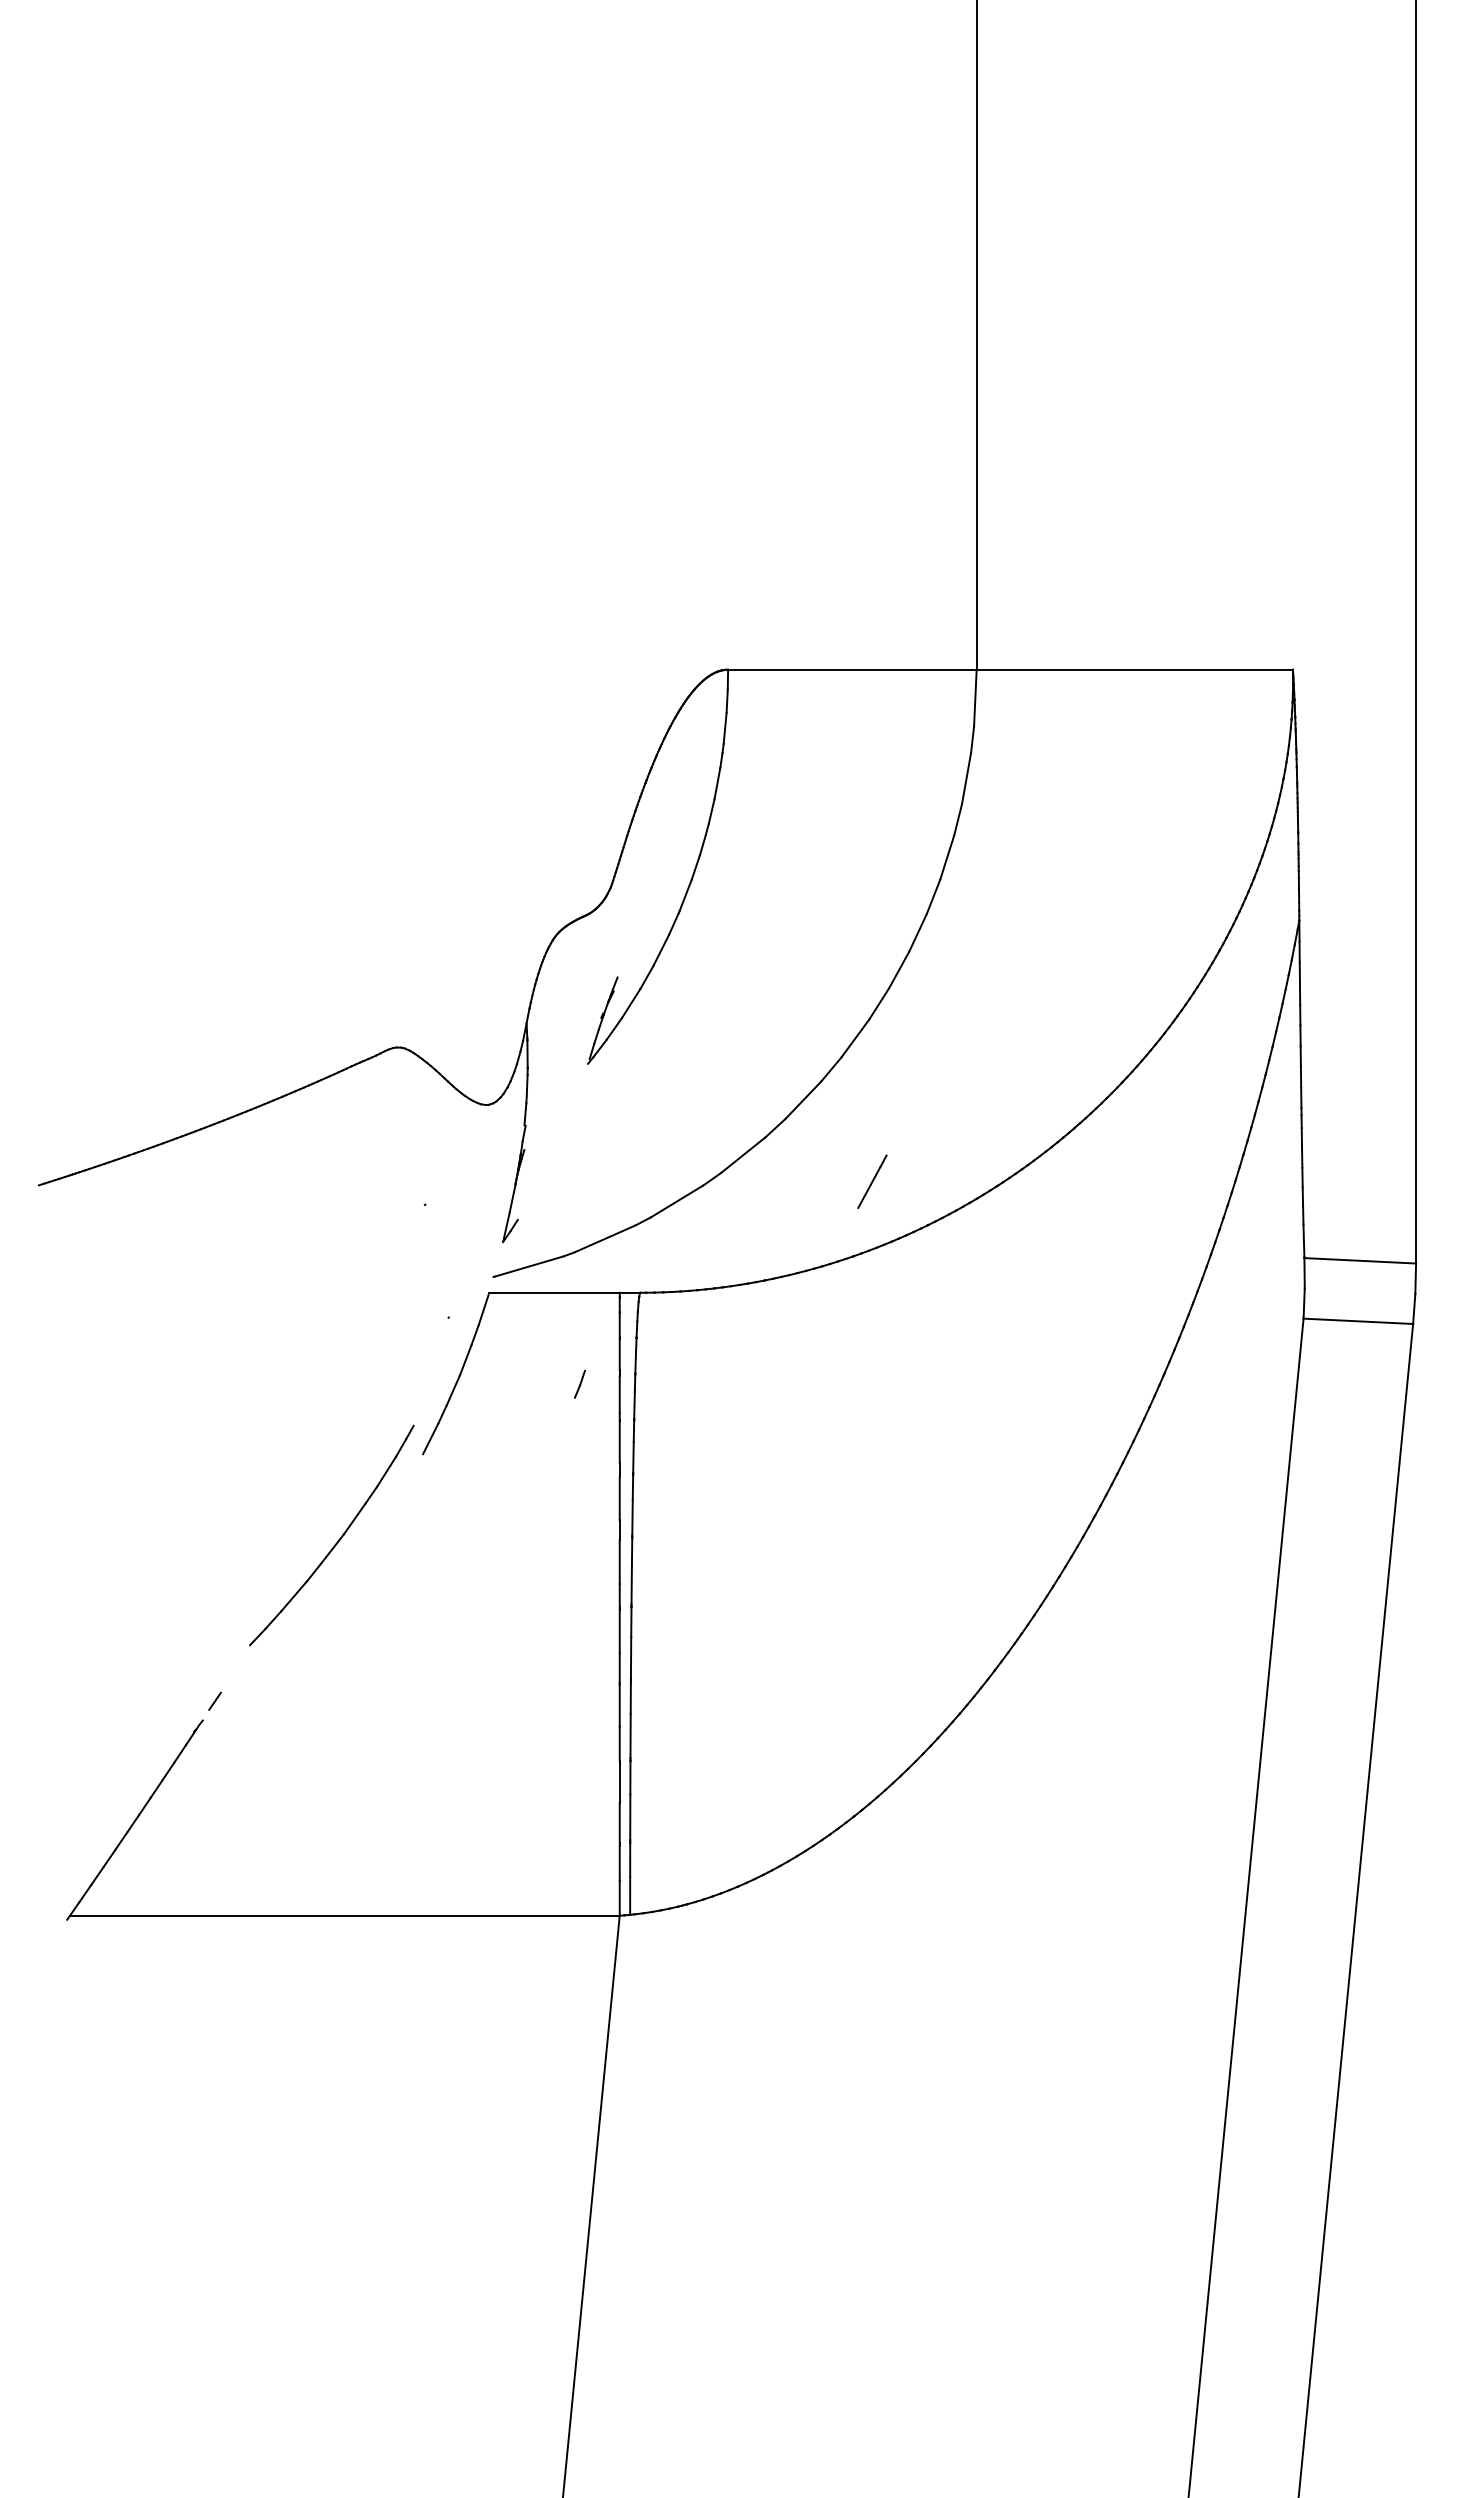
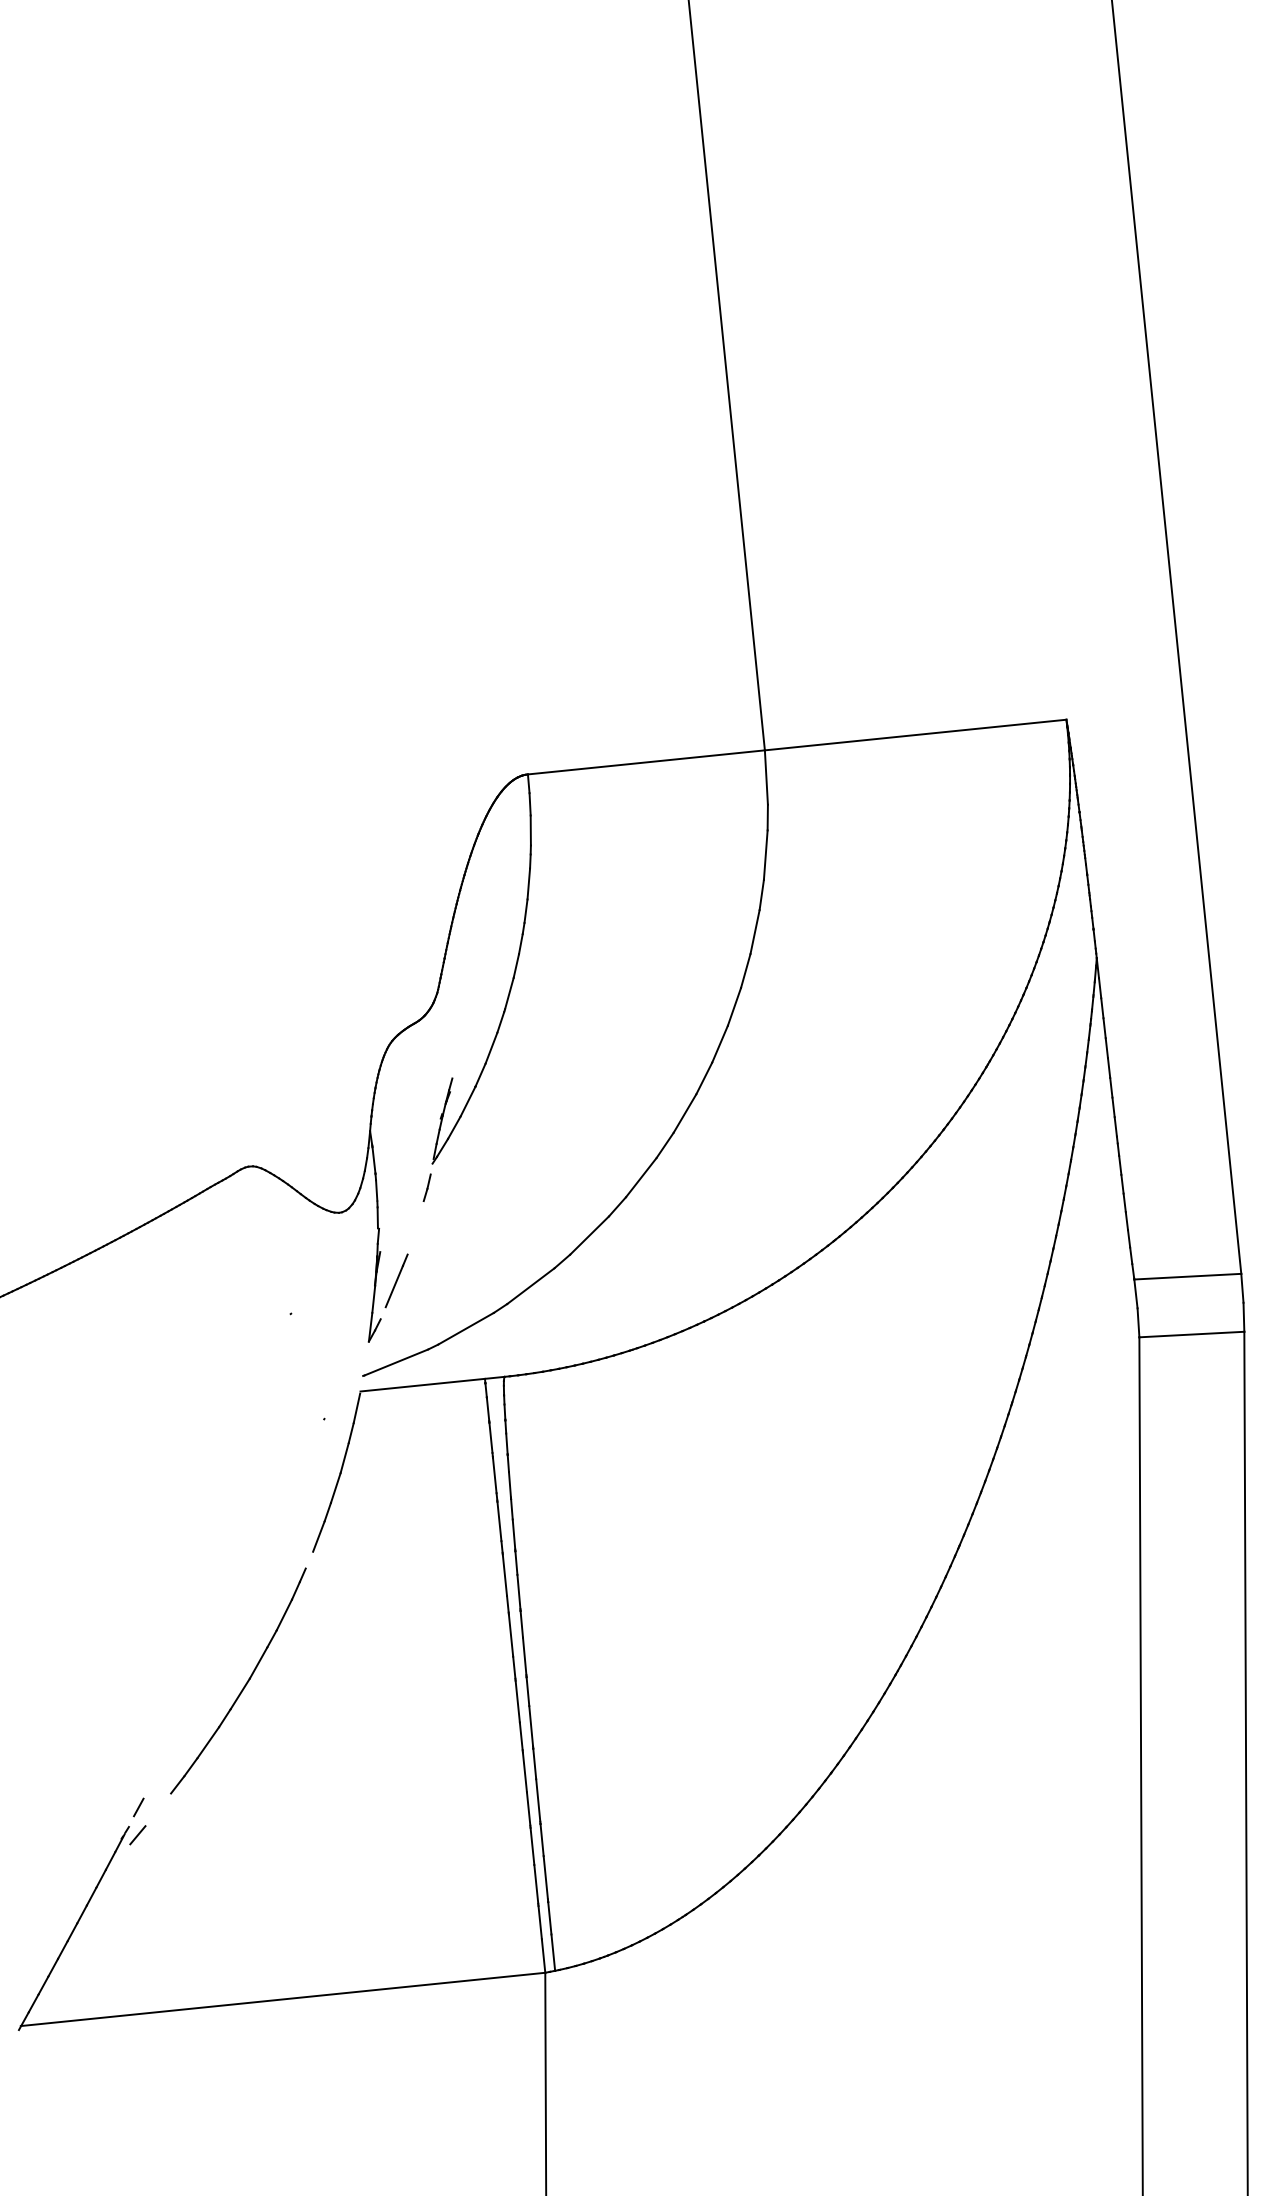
line: (872, 1181) -> (396, 1280), moved
line: (579, 1383) -> (426, 1187), moved
part: (337, 1540) -> (244, 1685), moved
line: (211, 1729) -> (138, 1834), added

